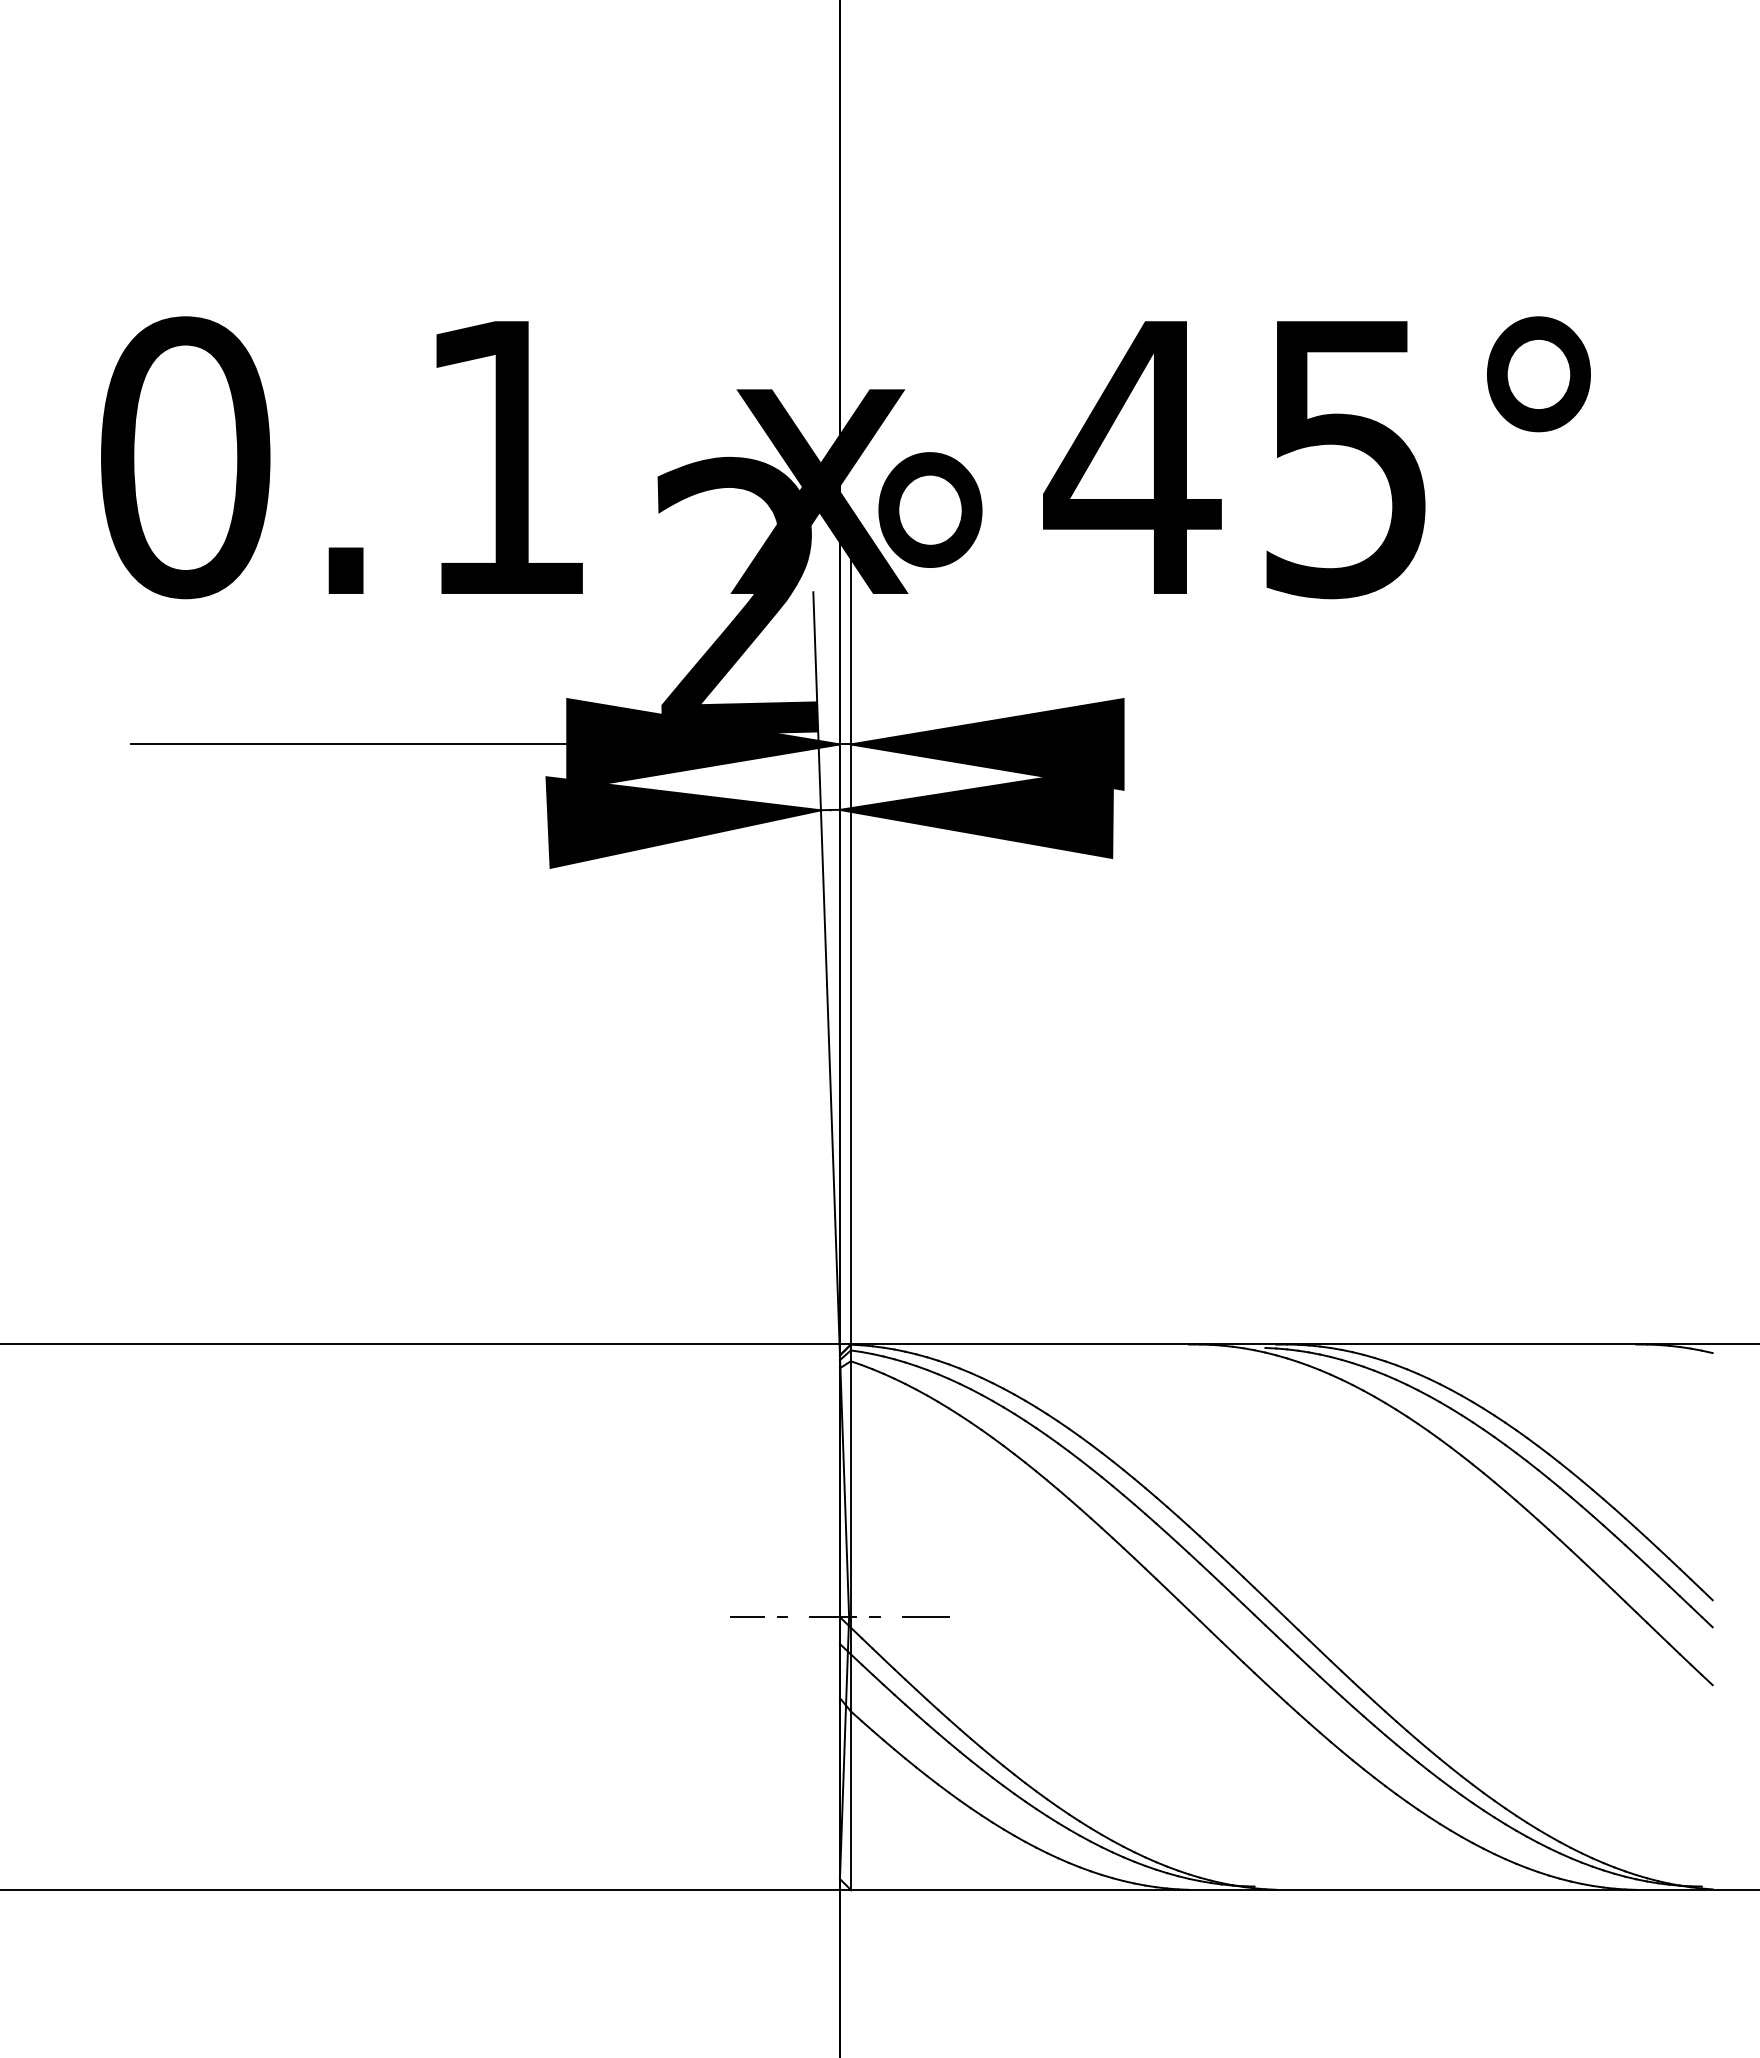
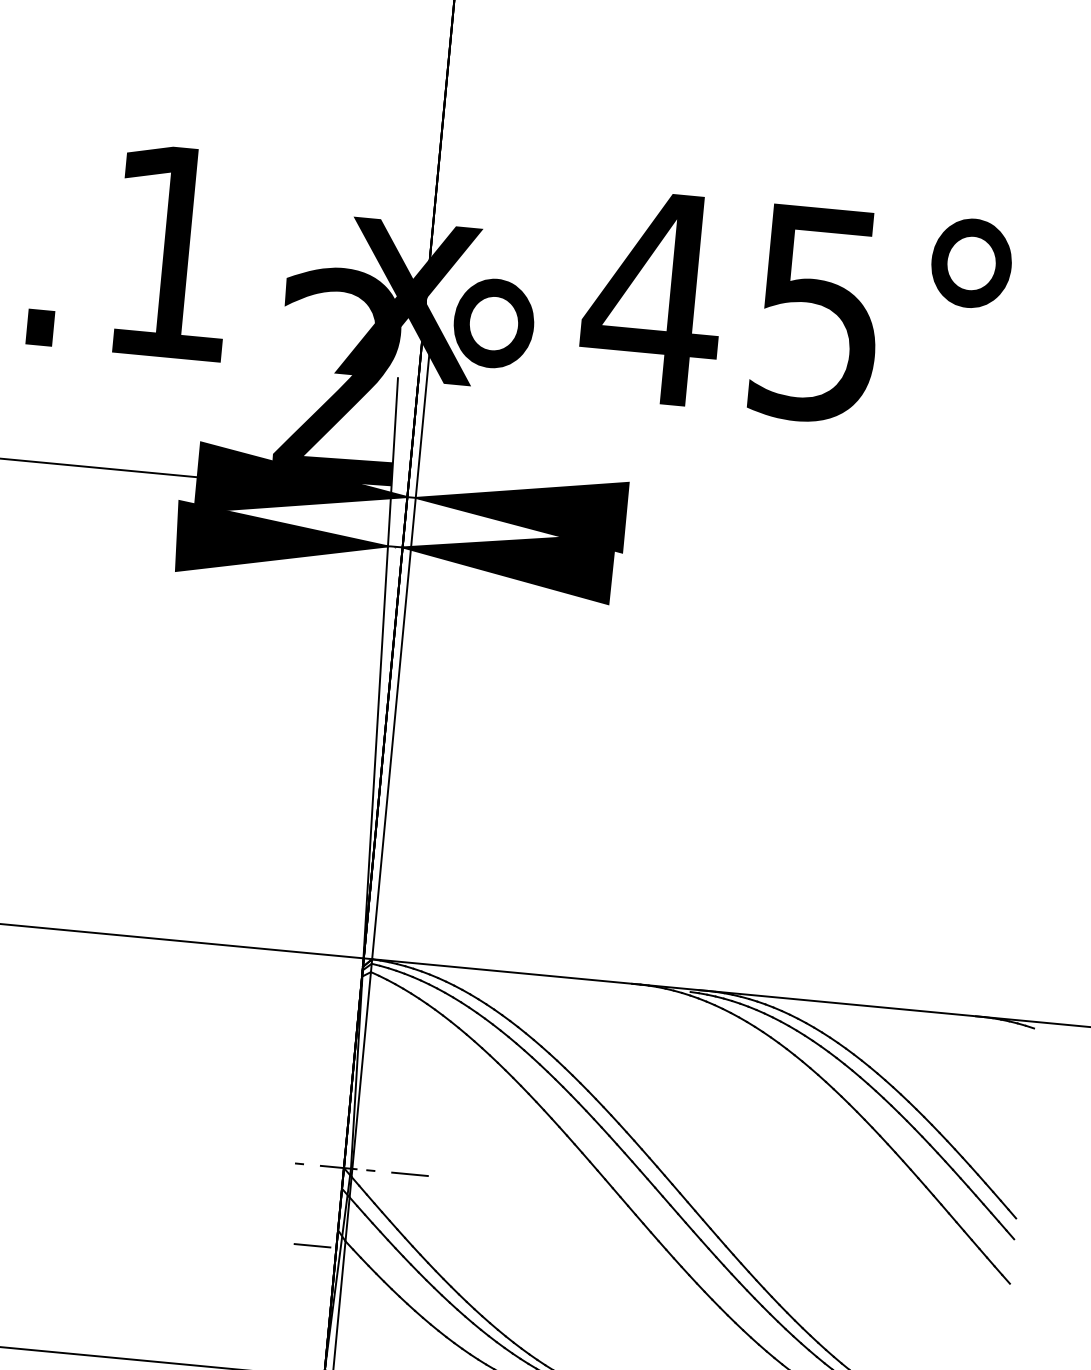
line: (747, 1616) -> (272, 1160), removed
line: (808, 1720) -> (312, 1245), added

